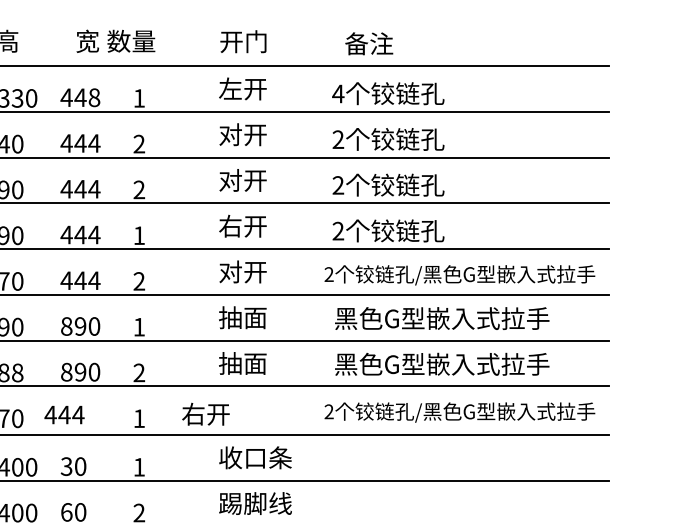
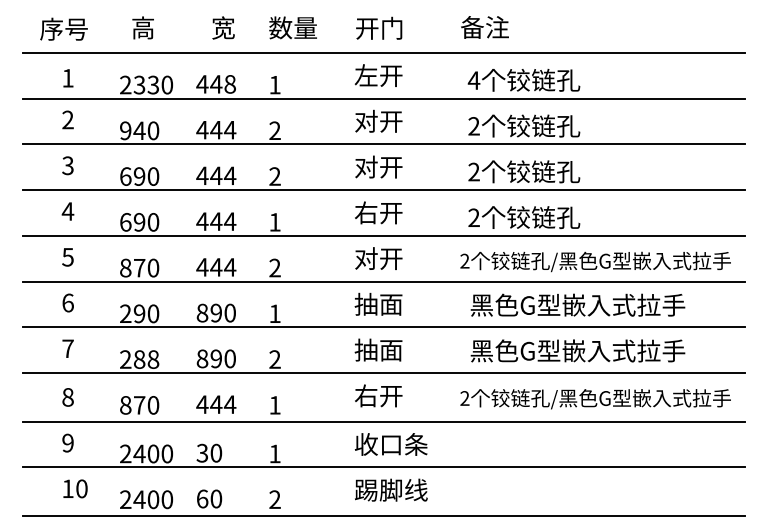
text: (130, 40) -> (292, 27), moved
text: (368, 43) -> (484, 27), moved
text: (205, 413) -> (378, 395), moved
text: (64, 414) -> (216, 404), moved

